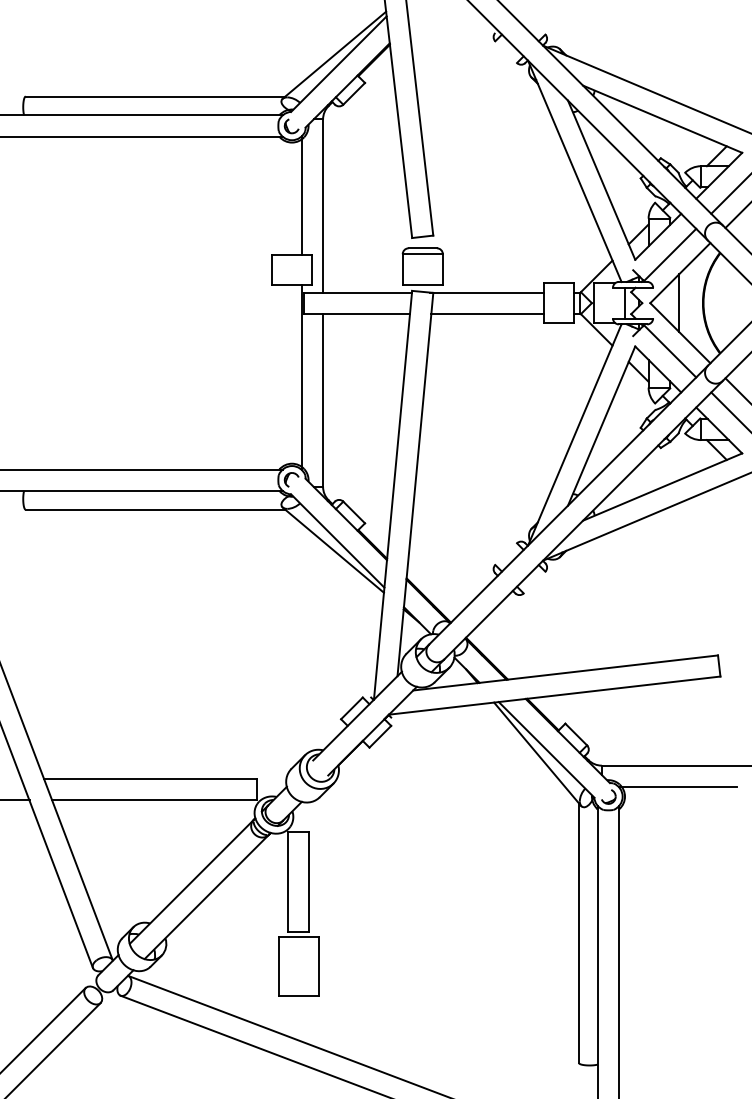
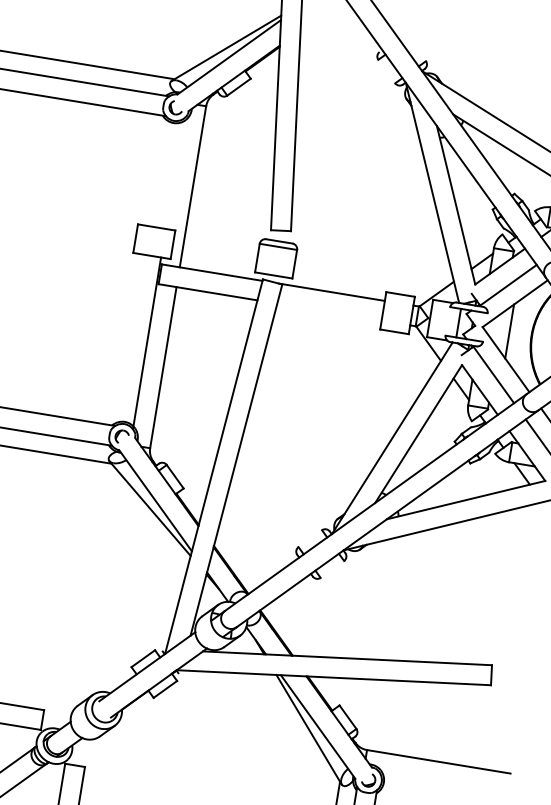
line: (301, 195) -> (174, 173), removed
line: (487, 313) -> (329, 311), removed
line: (677, 786) -> (434, 780), removed

